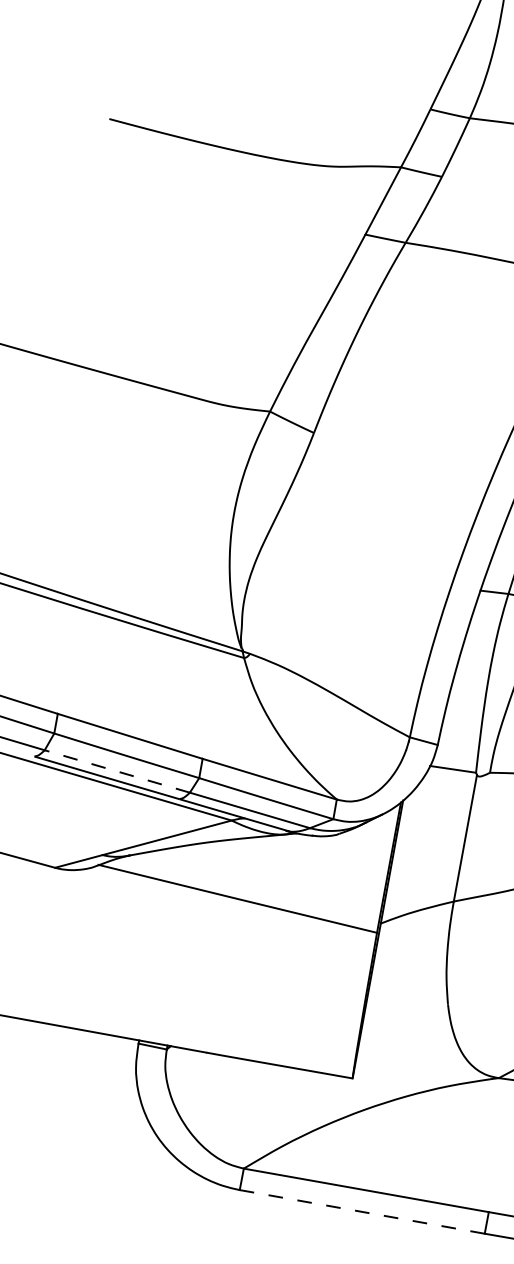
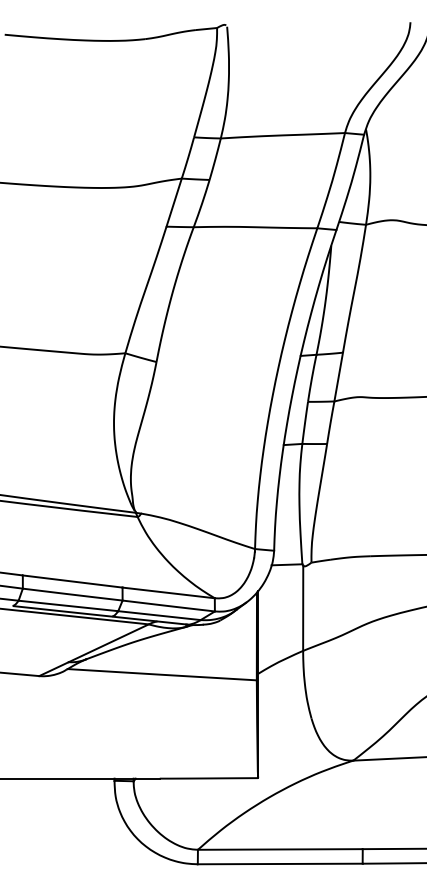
line: (116, 770) -> (67, 605), dashed -> solid
line: (361, 1210) -> (279, 863), dashed -> solid

